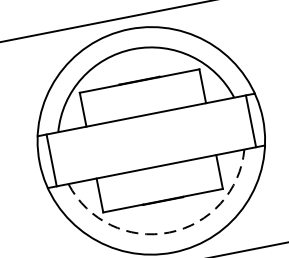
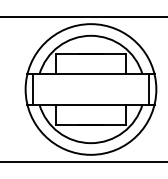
arc: (168, 233) -> (90, 143), dashed -> solid

